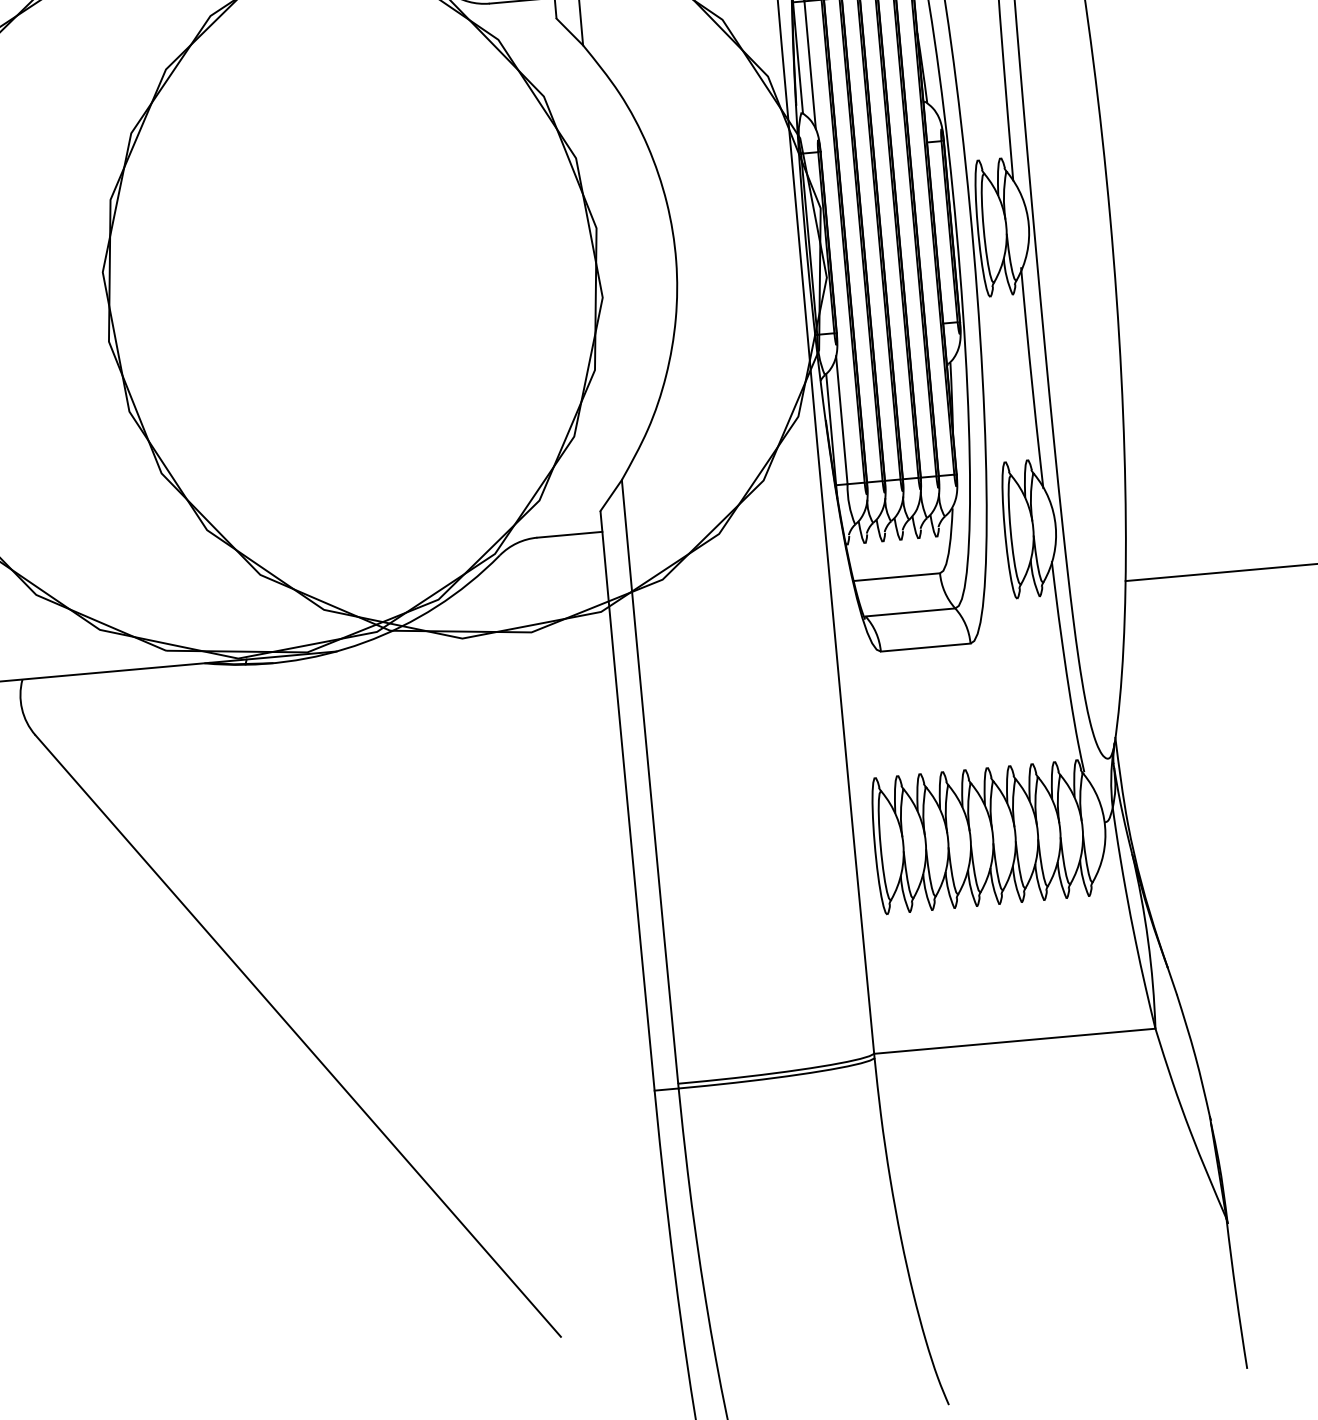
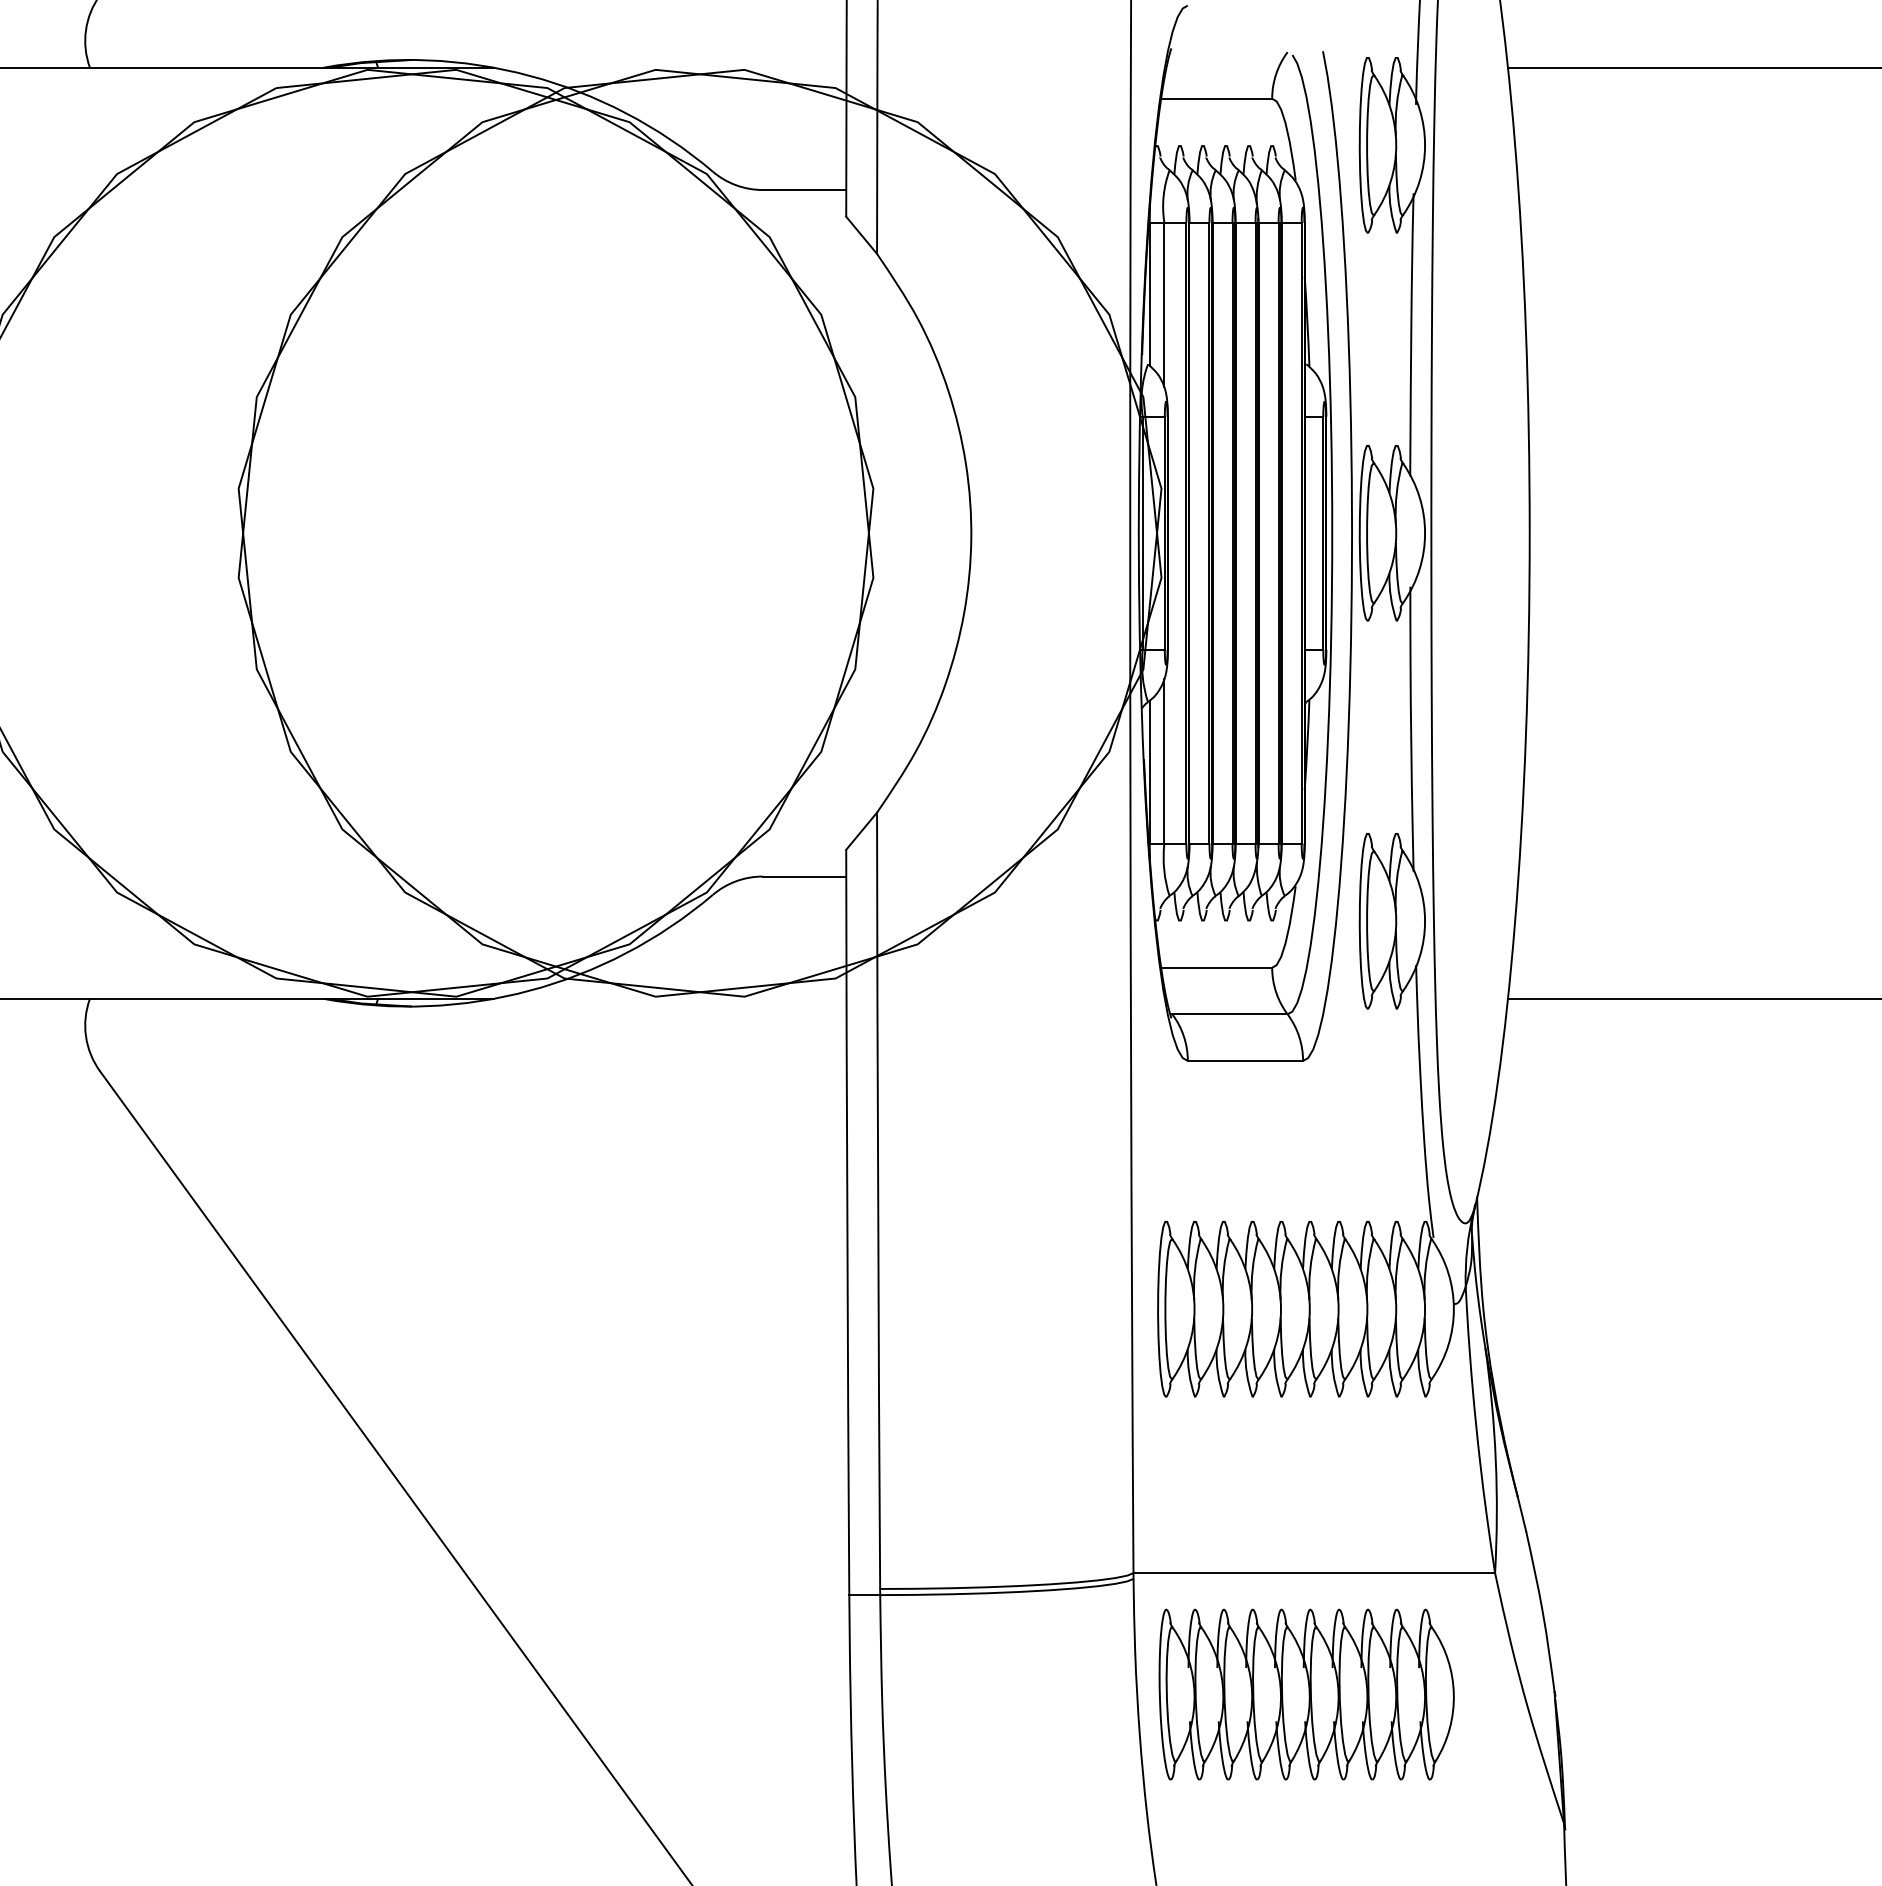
part: (1017, 1136) -> (1306, 1694), added

